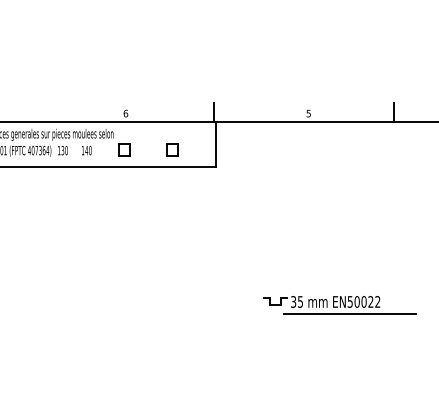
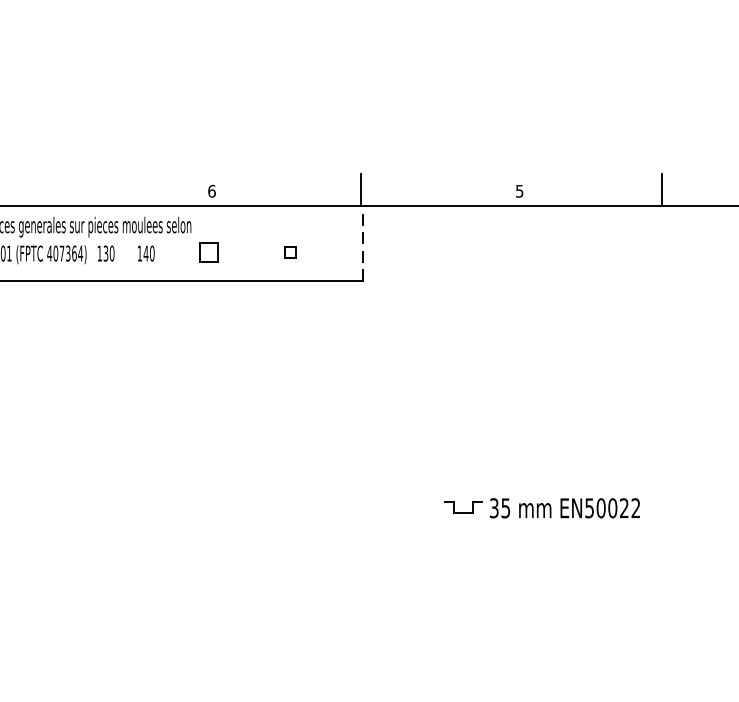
line: (215, 143) -> (362, 241), solid -> dashed
part: (172, 149) -> (290, 251), size x0.6
line: (349, 313) -> (588, 527), removed

